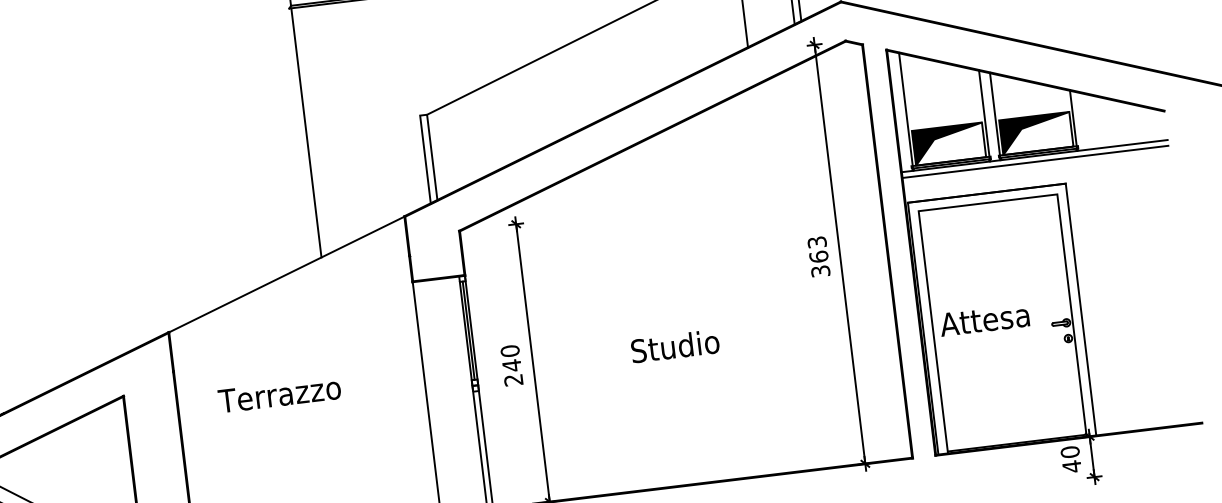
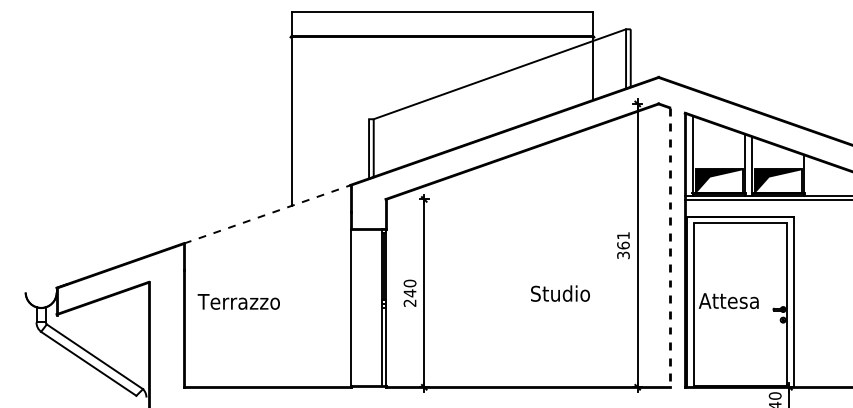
text: (817, 241) -> (623, 235), 363 -> 361
line: (887, 251) -> (669, 247), solid -> dashed
line: (287, 274) -> (267, 214), solid -> dashed
text: (675, 346) -> (560, 293), moved
text: (279, 394) -> (238, 301), moved

